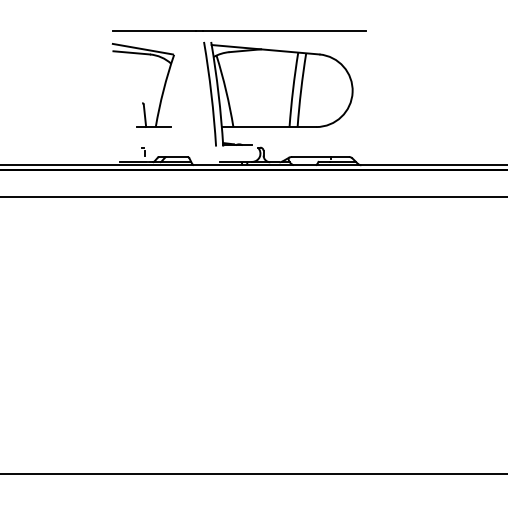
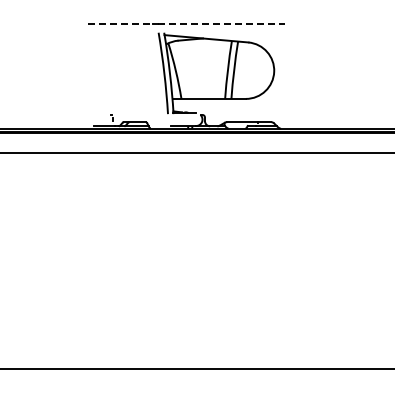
line: (155, 30) -> (120, 23), solid -> dashed
line: (284, 30) -> (221, 23), solid -> dashed
part: (143, 102) -> (111, 79), removed

